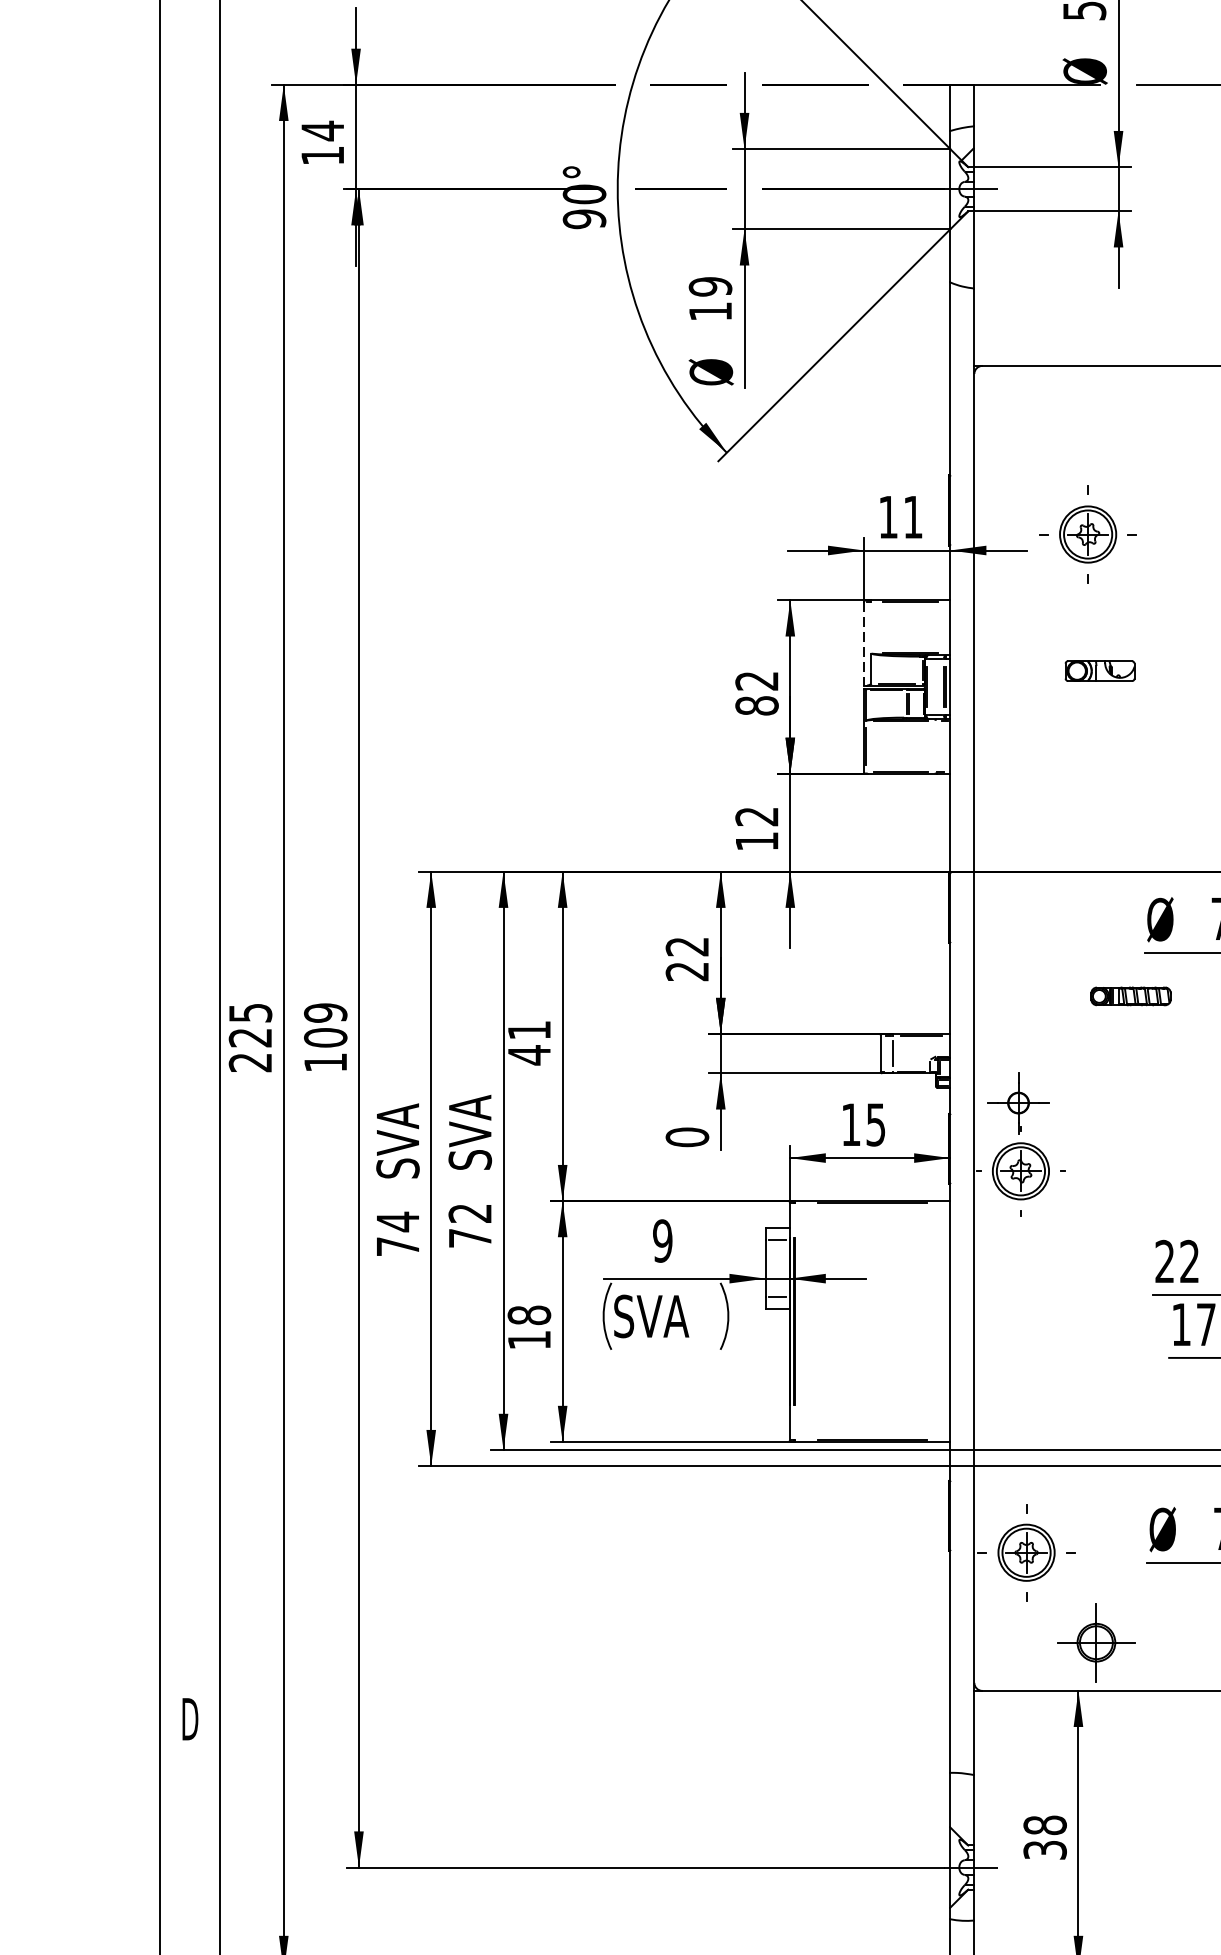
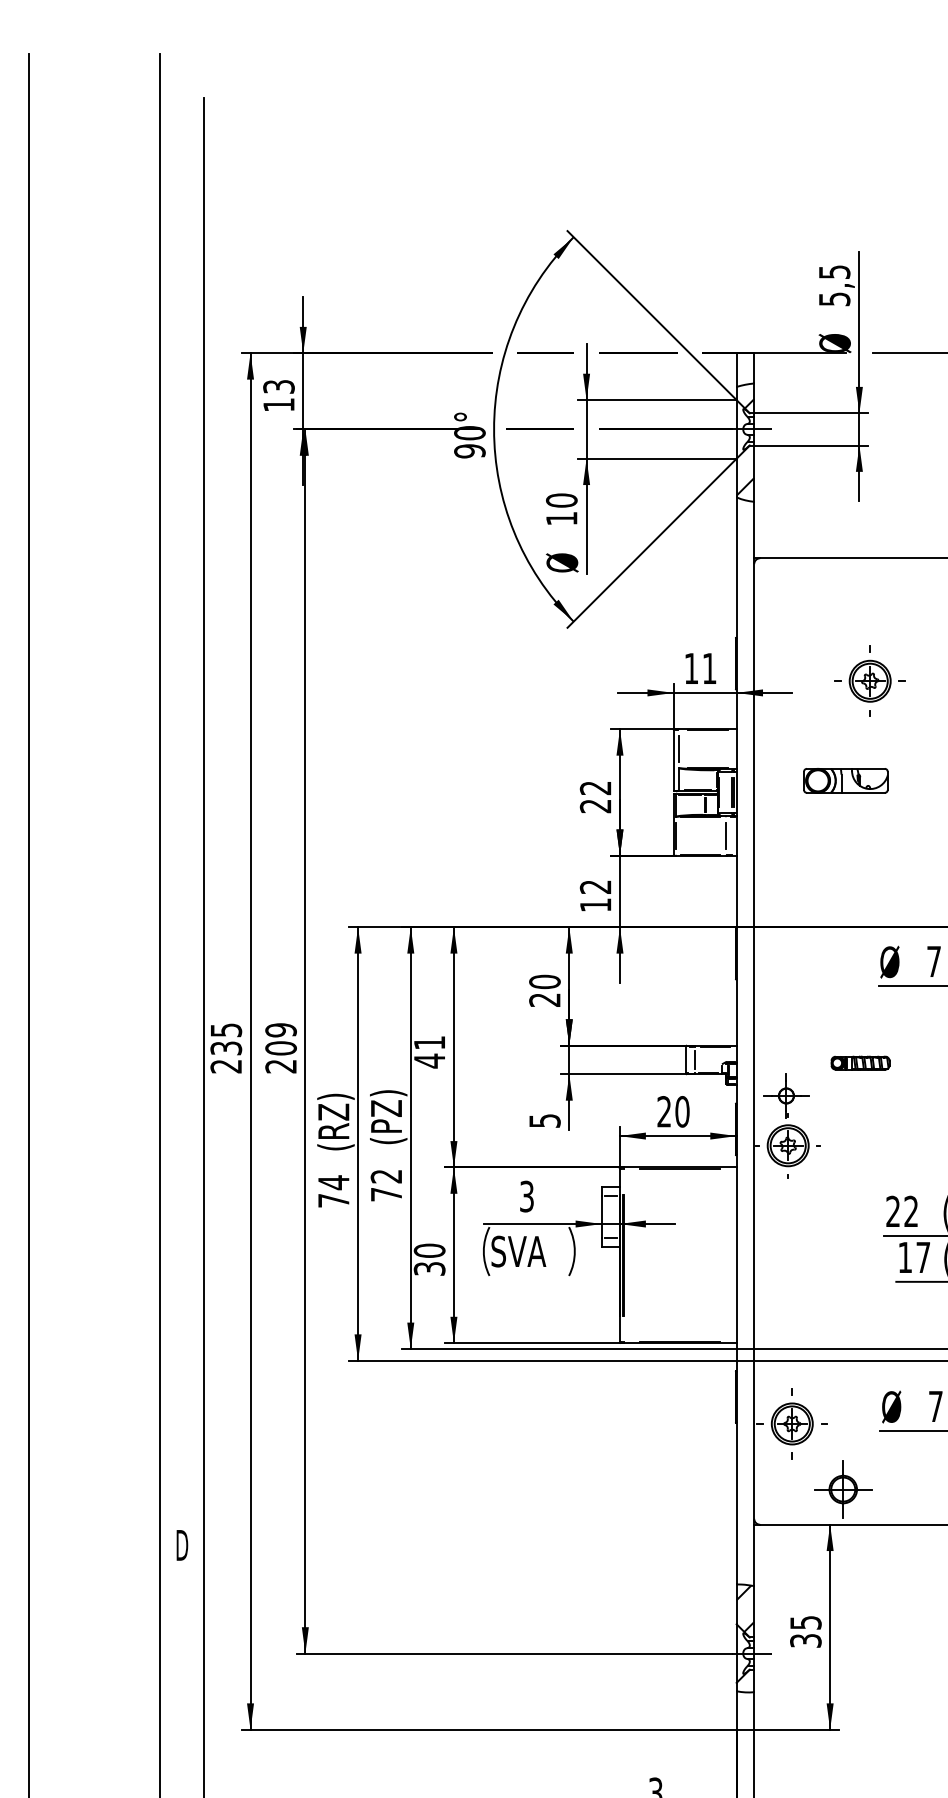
text: (322, 130) -> (278, 386), 14 -> 13
hatch: (962, 267) -> (745, 486), added
text: (710, 286) -> (561, 500), 19 -> 10
part: (1087, 533) -> (869, 680), moved
line: (871, 628) -> (679, 749), added
line: (863, 644) -> (673, 761), dashed -> solid
part: (1099, 670) -> (845, 780), size x1.67
text: (756, 706) -> (595, 806), 82 -> 22
line: (934, 745) -> (725, 835), added
text: (686, 946) -> (544, 981), 22 -> 20
part: (1131, 995) -> (860, 1062), moved
text: (250, 1038) -> (226, 1048), 225 -> 235
text: (324, 1062) -> (280, 1066), 109 -> 209
text: (863, 1124) -> (673, 1111), 15 -> 20
text: (472, 1132) -> (388, 1117), SVA -> (PZ)
text: (686, 1136) -> (544, 1120), 0 -> 5
text: (400, 1138) -> (335, 1121), SVA -> (RZ)
text: (662, 1240) -> (526, 1196), 9 -> 3
text: (529, 1327) -> (429, 1259), 18 -> 30
hatch: (962, 1805) -> (745, 1608), added
text: (1044, 1824) -> (805, 1622), 38 -> 35

